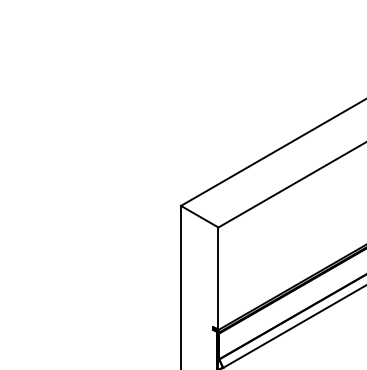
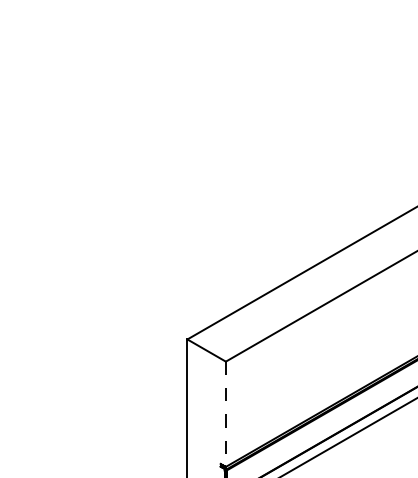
line: (218, 278) -> (225, 414), solid -> dashed

